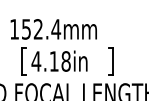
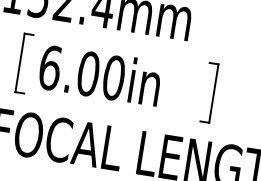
text: (50, 61) -> (80, 72), 4.18in -> 6.00in

